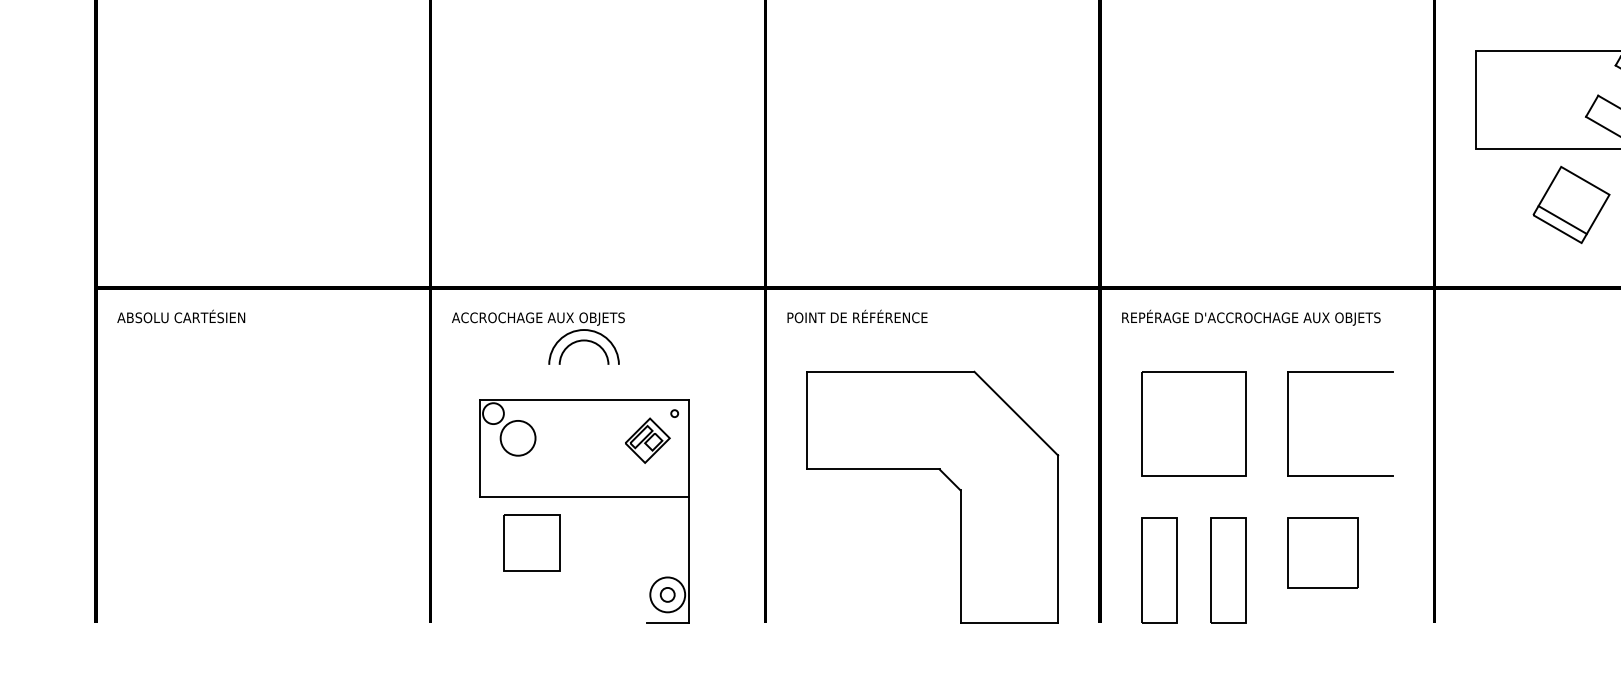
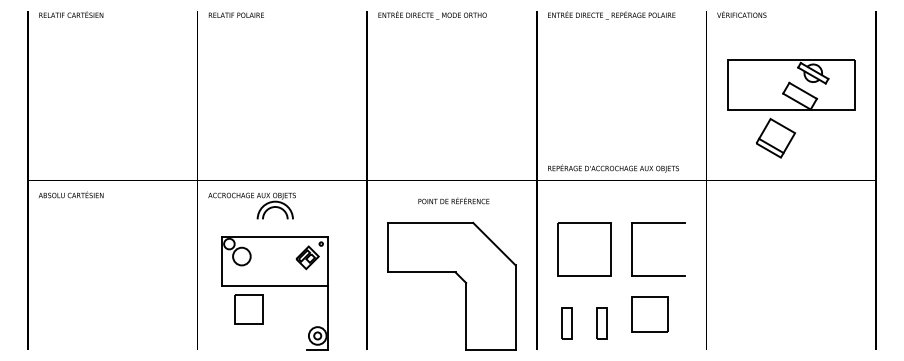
text: (856, 315) -> (453, 200), moved
text: (1251, 317) -> (613, 168), moved
part: (1158, 570) -> (566, 323), size x0.6
part: (1227, 570) -> (601, 323), size x0.6

